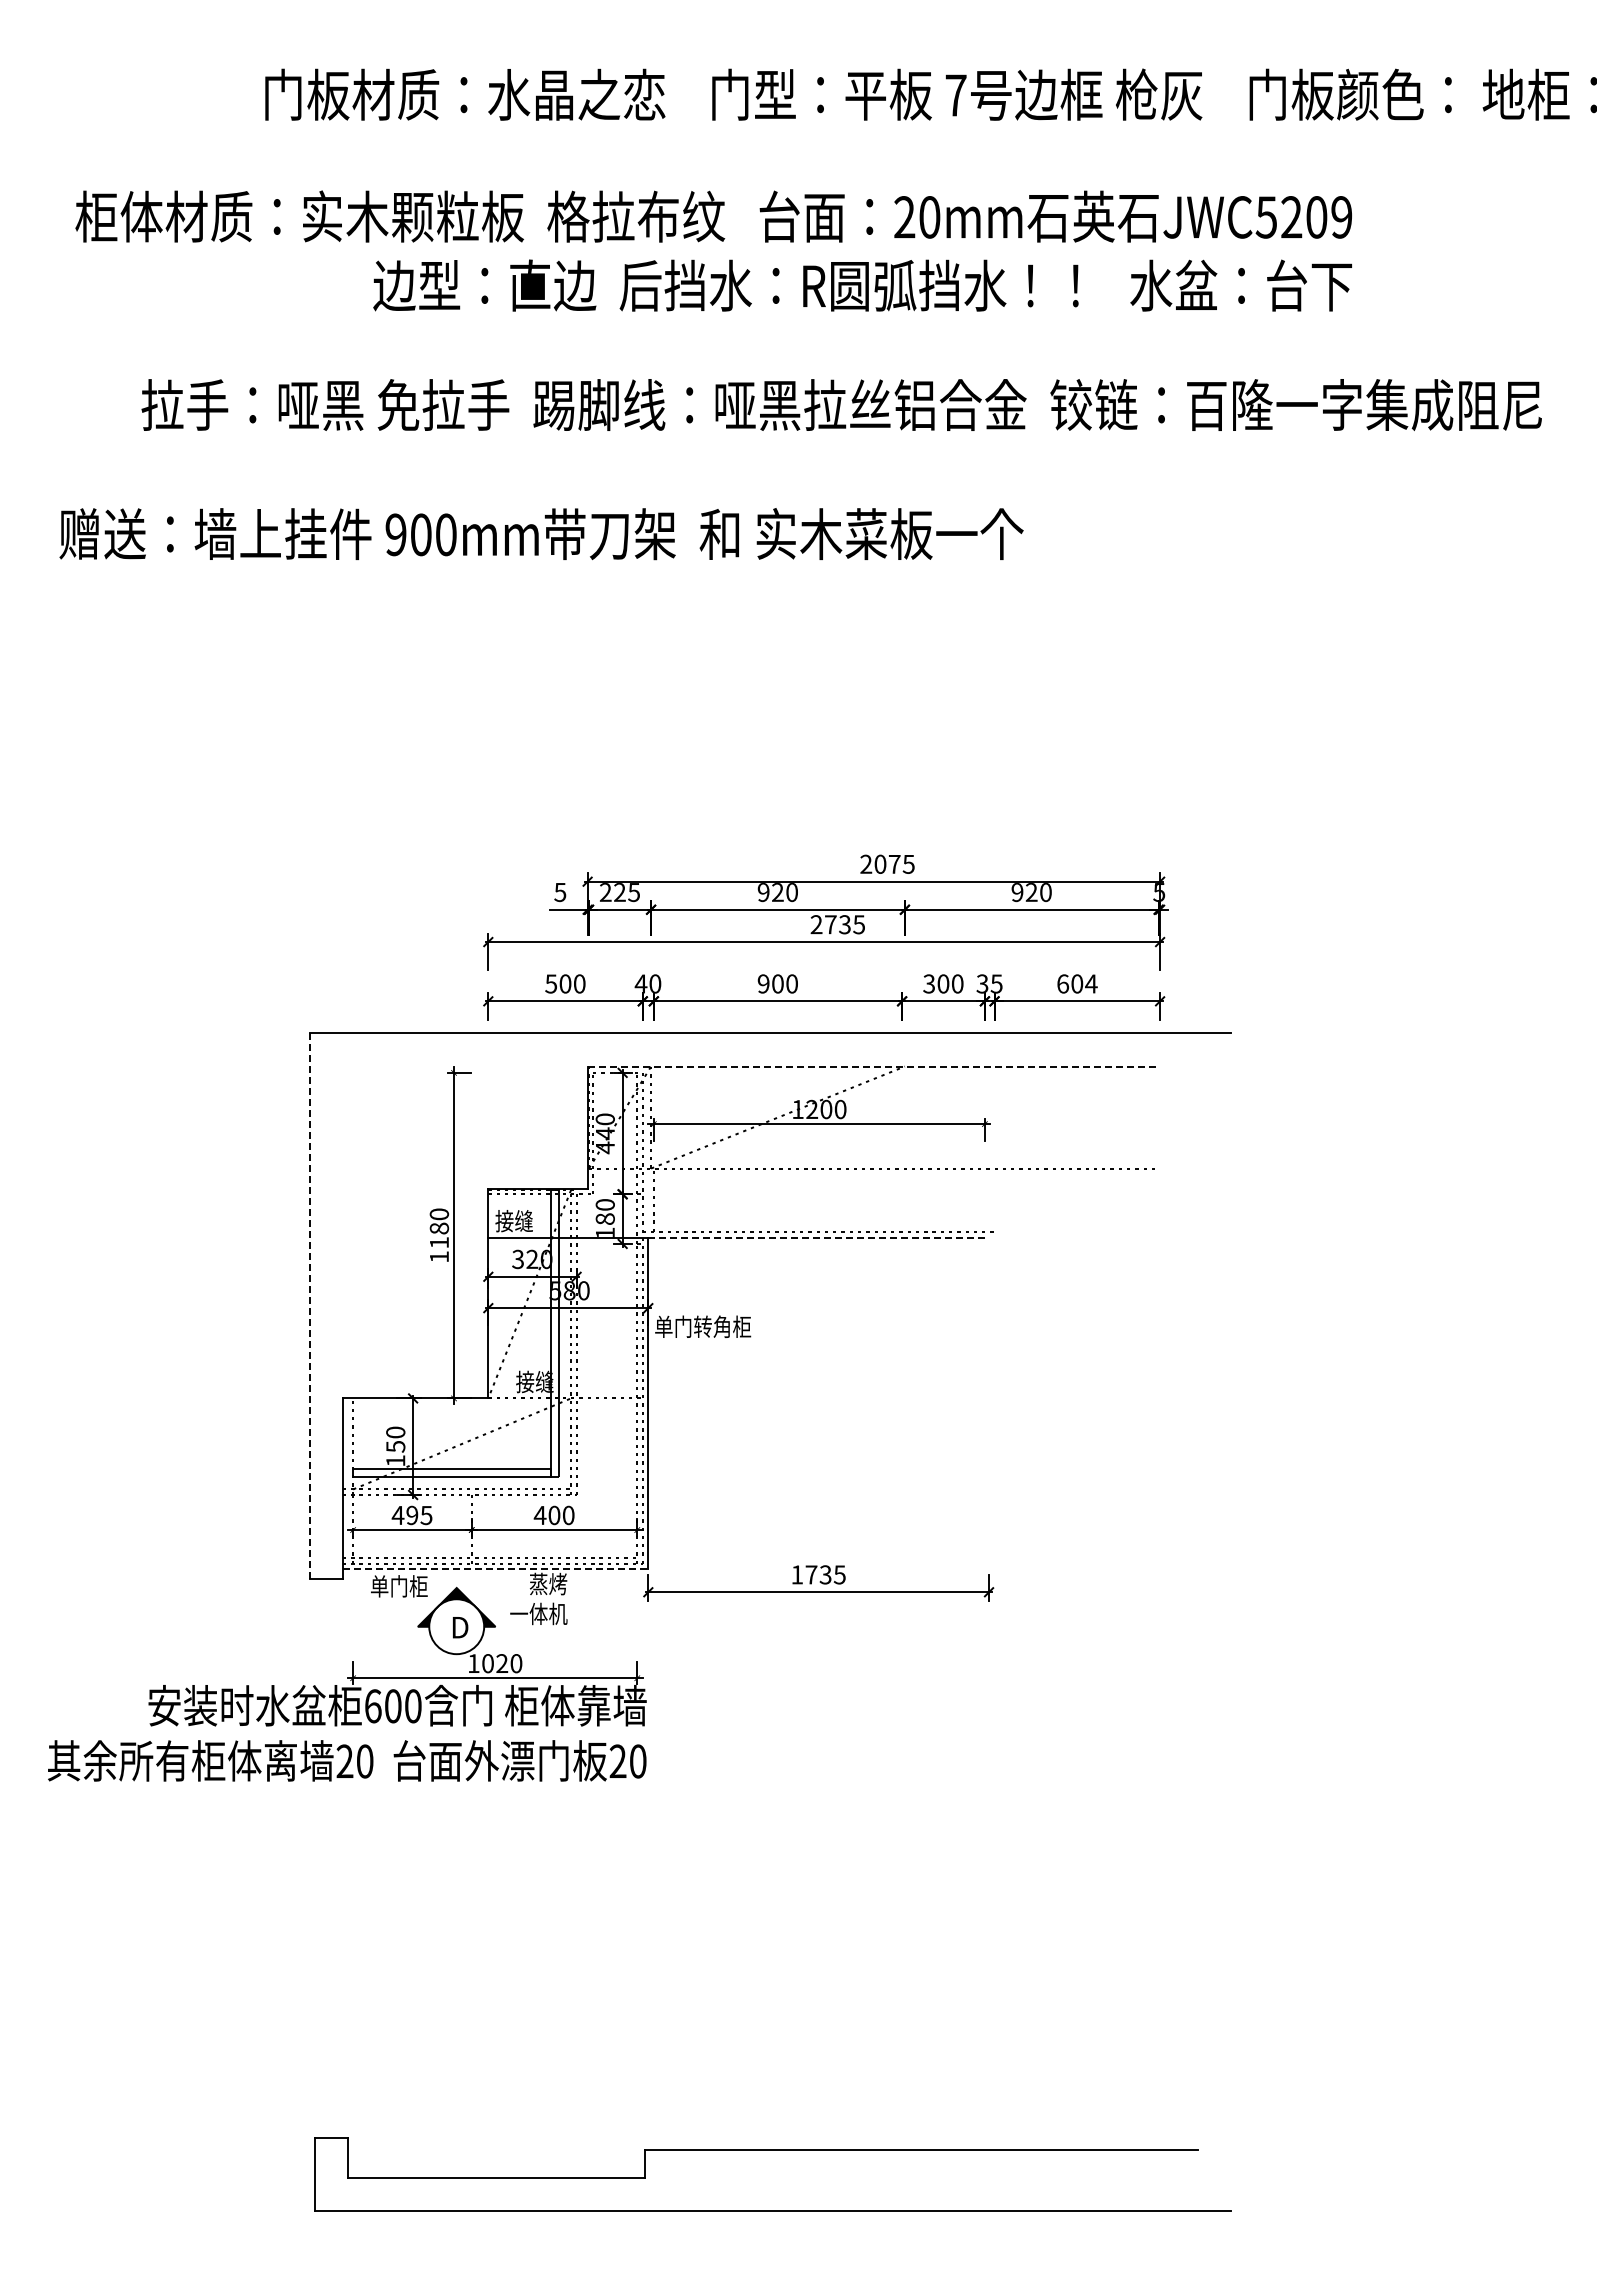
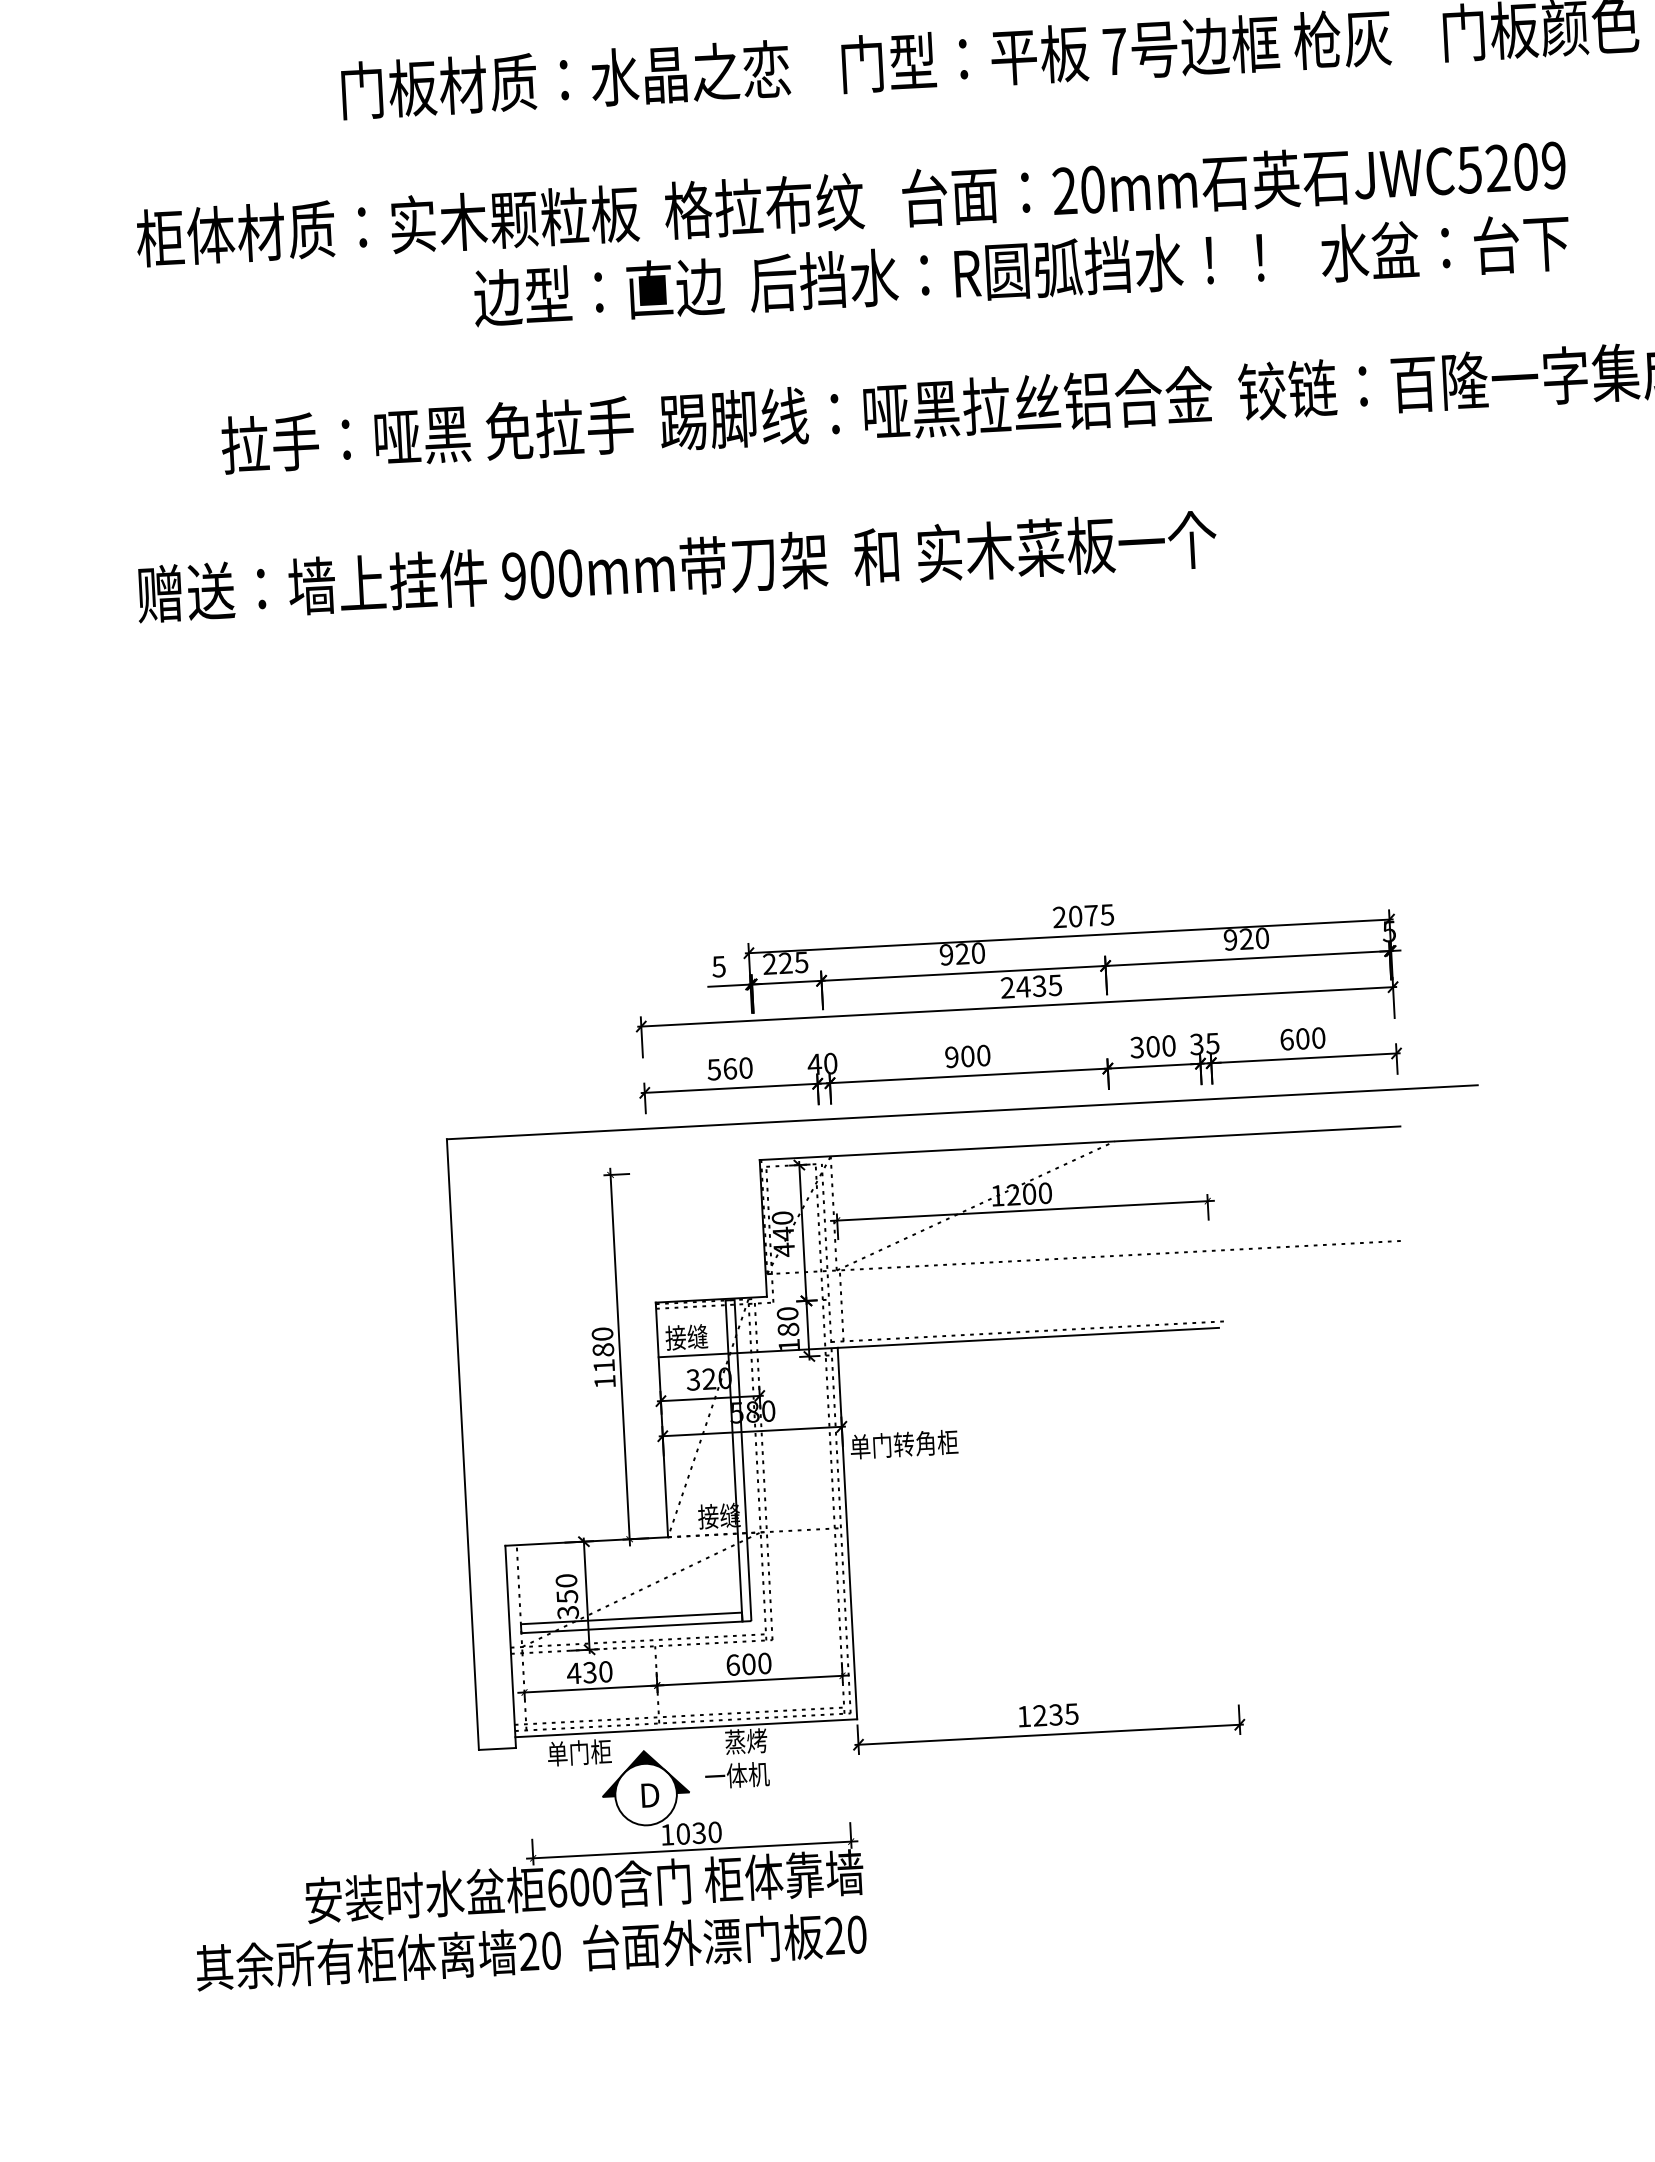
text: (830, 924) -> (1023, 986), 2735 -> 2435
text: (565, 983) -> (730, 1068), 500 -> 560
text: (1091, 983) -> (1318, 1037), 604 -> 600
line: (874, 1066) -> (1080, 1143), dashed -> solid
line: (819, 1237) -> (1029, 1337), dashed -> solid
line: (309, 1306) -> (462, 1444), dashed -> solid
text: (395, 1460) -> (567, 1612), 150 -> 350
text: (419, 1514) -> (597, 1671), 495 -> 430
text: (539, 1515) -> (732, 1665), 400 -> 600
line: (495, 1569) -> (686, 1728), dashed -> solid
text: (811, 1574) -> (1040, 1715), 1735 -> 1235
text: (502, 1663) -> (699, 1833), 1020 -> 1030

